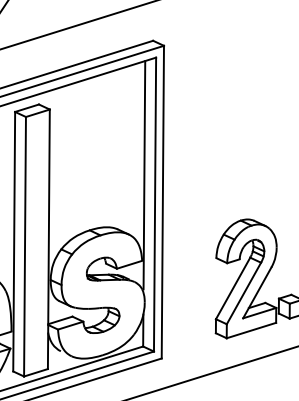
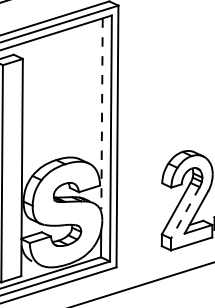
line: (144, 175) -> (102, 114), solid -> dashed
line: (243, 293) -> (184, 212), solid -> dashed

